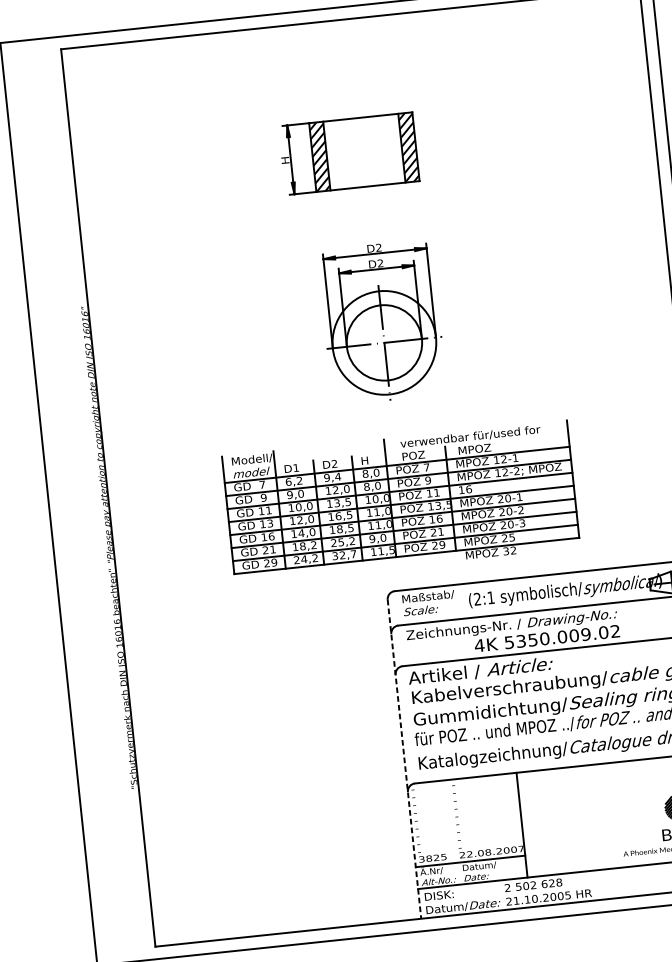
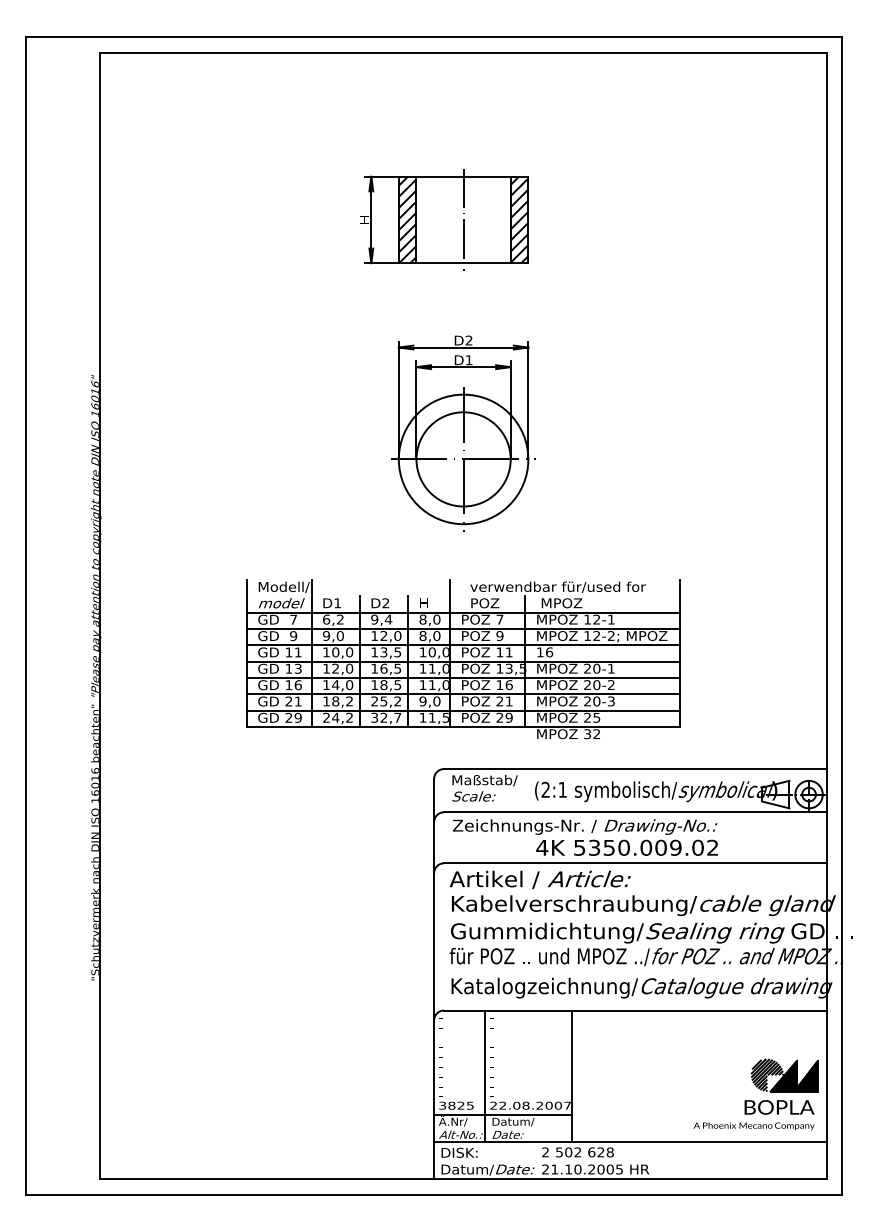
line: (364, 151) -> (463, 219), added
text: (379, 262) -> (468, 359), D2 -> D1
line: (404, 759) -> (434, 979), dashed -> solid
line: (453, 832) -> (485, 1076), added

